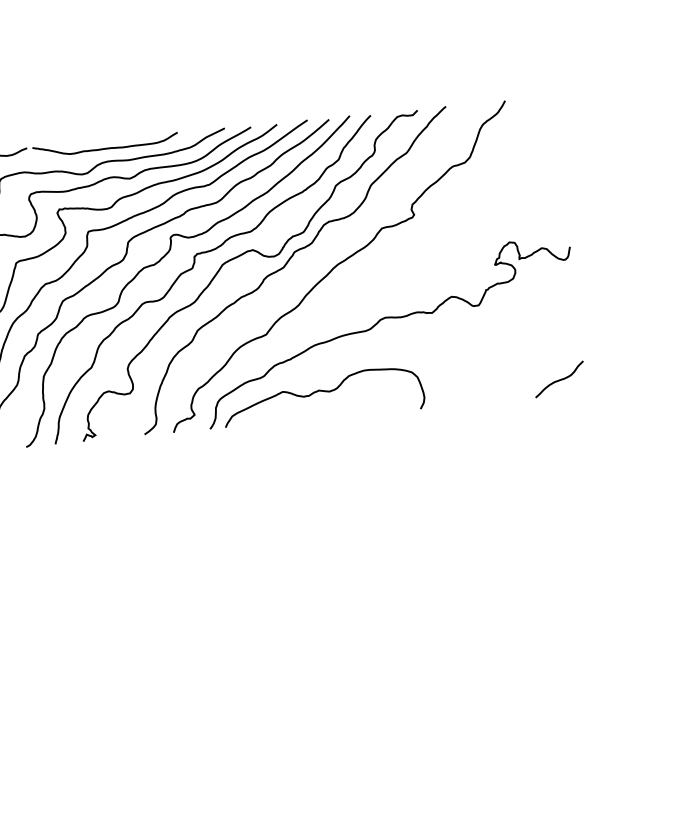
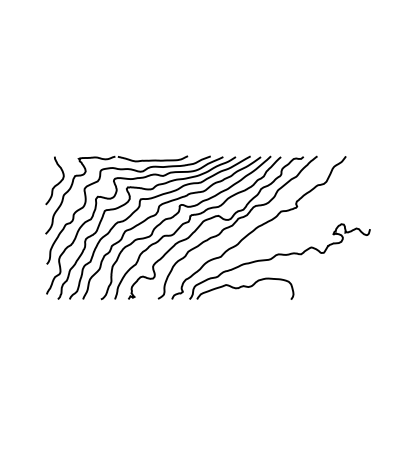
curve: (558, 378) -> (358, 291), removed

